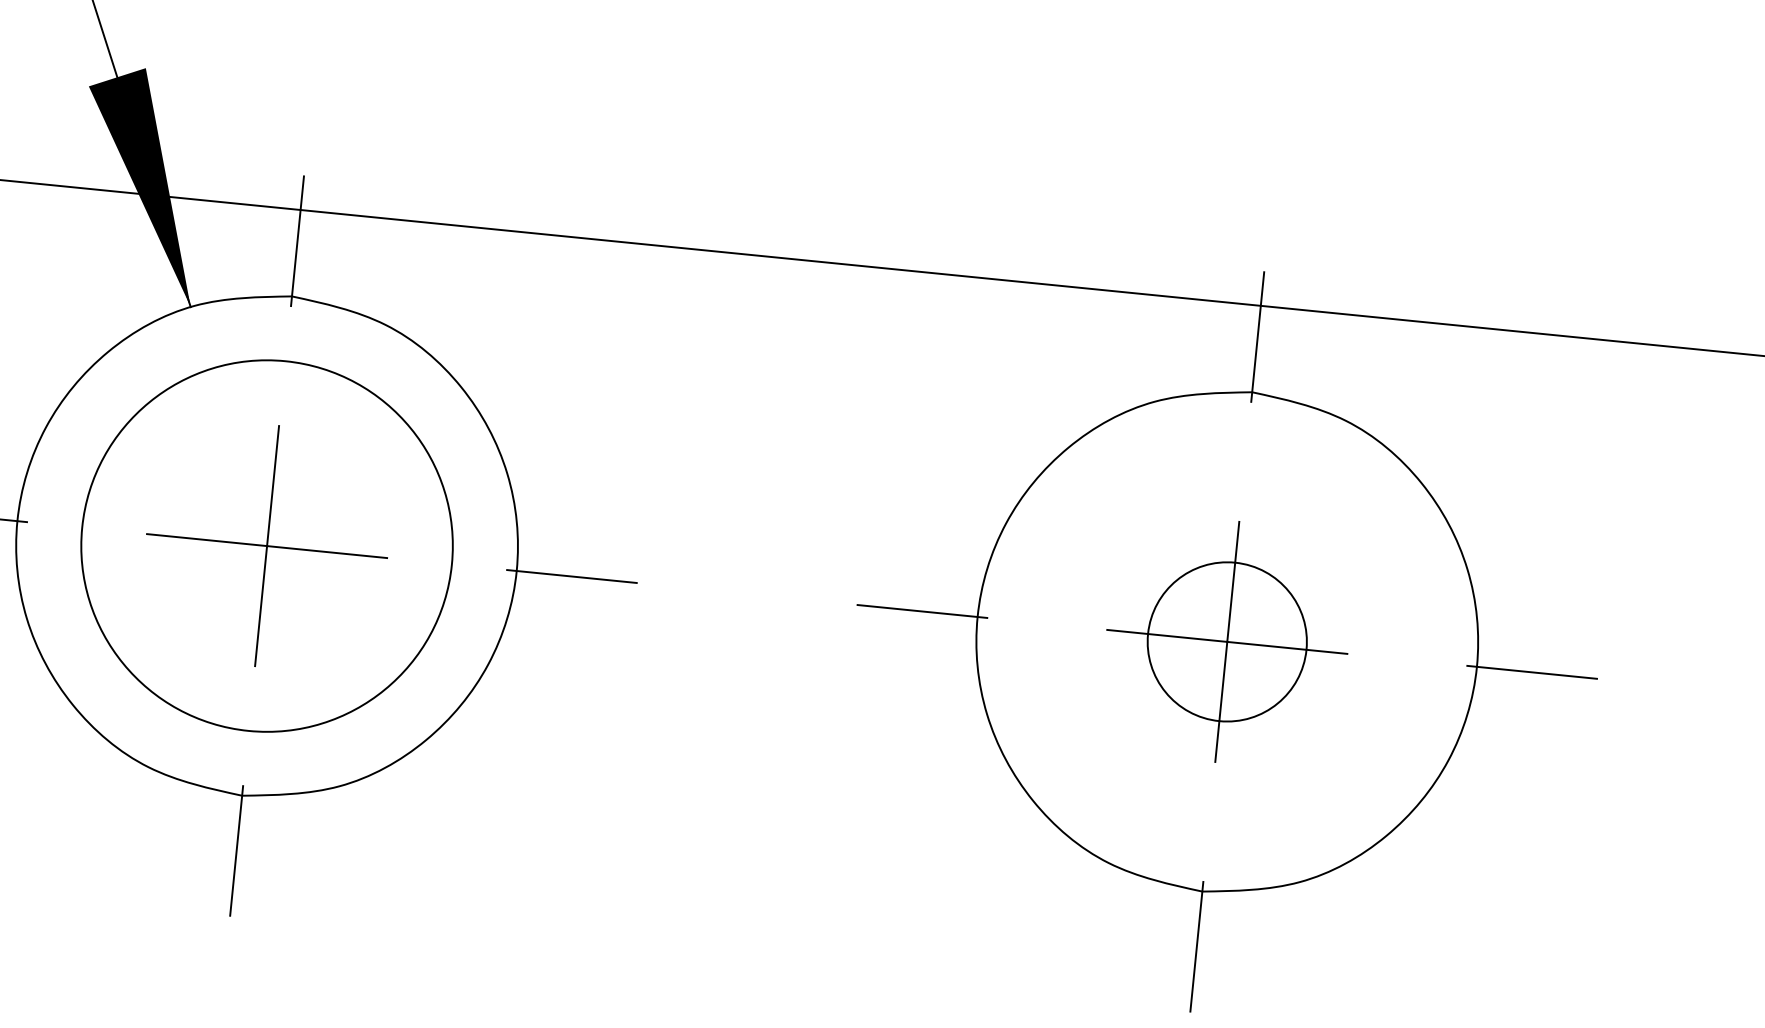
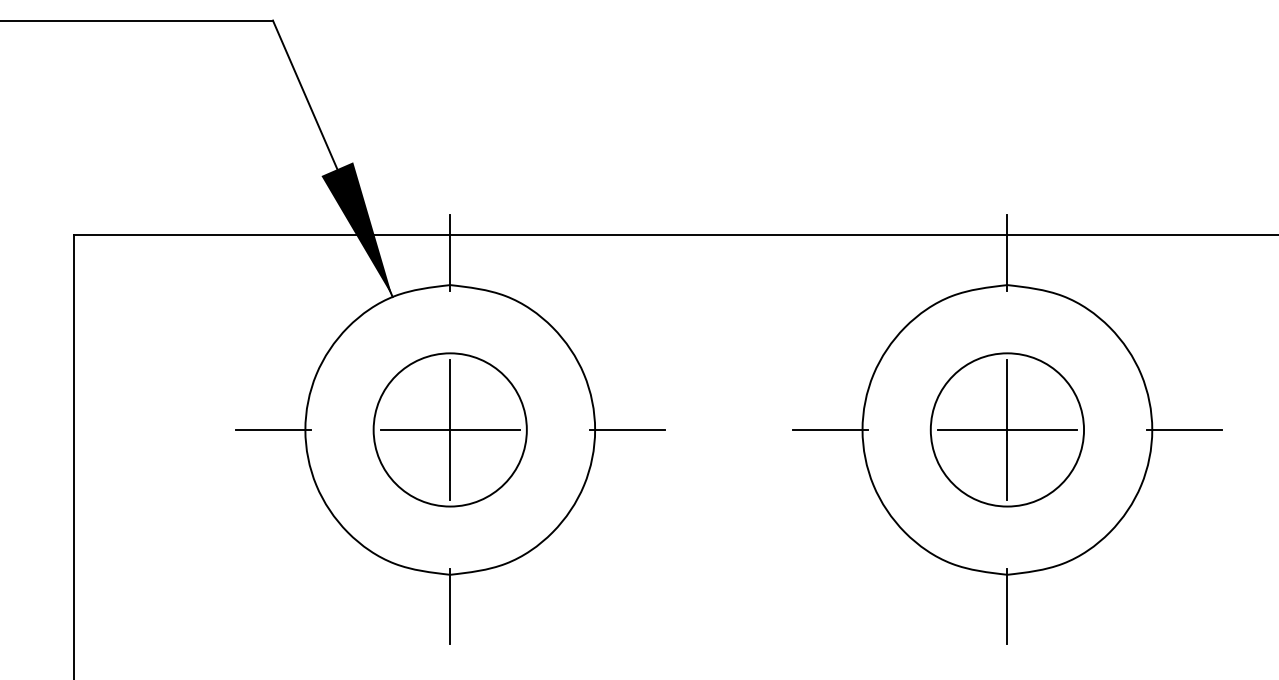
circle: (265, 545) -> (449, 429), size x0.71
circle: (1227, 641) -> (1007, 429), size x1.67

